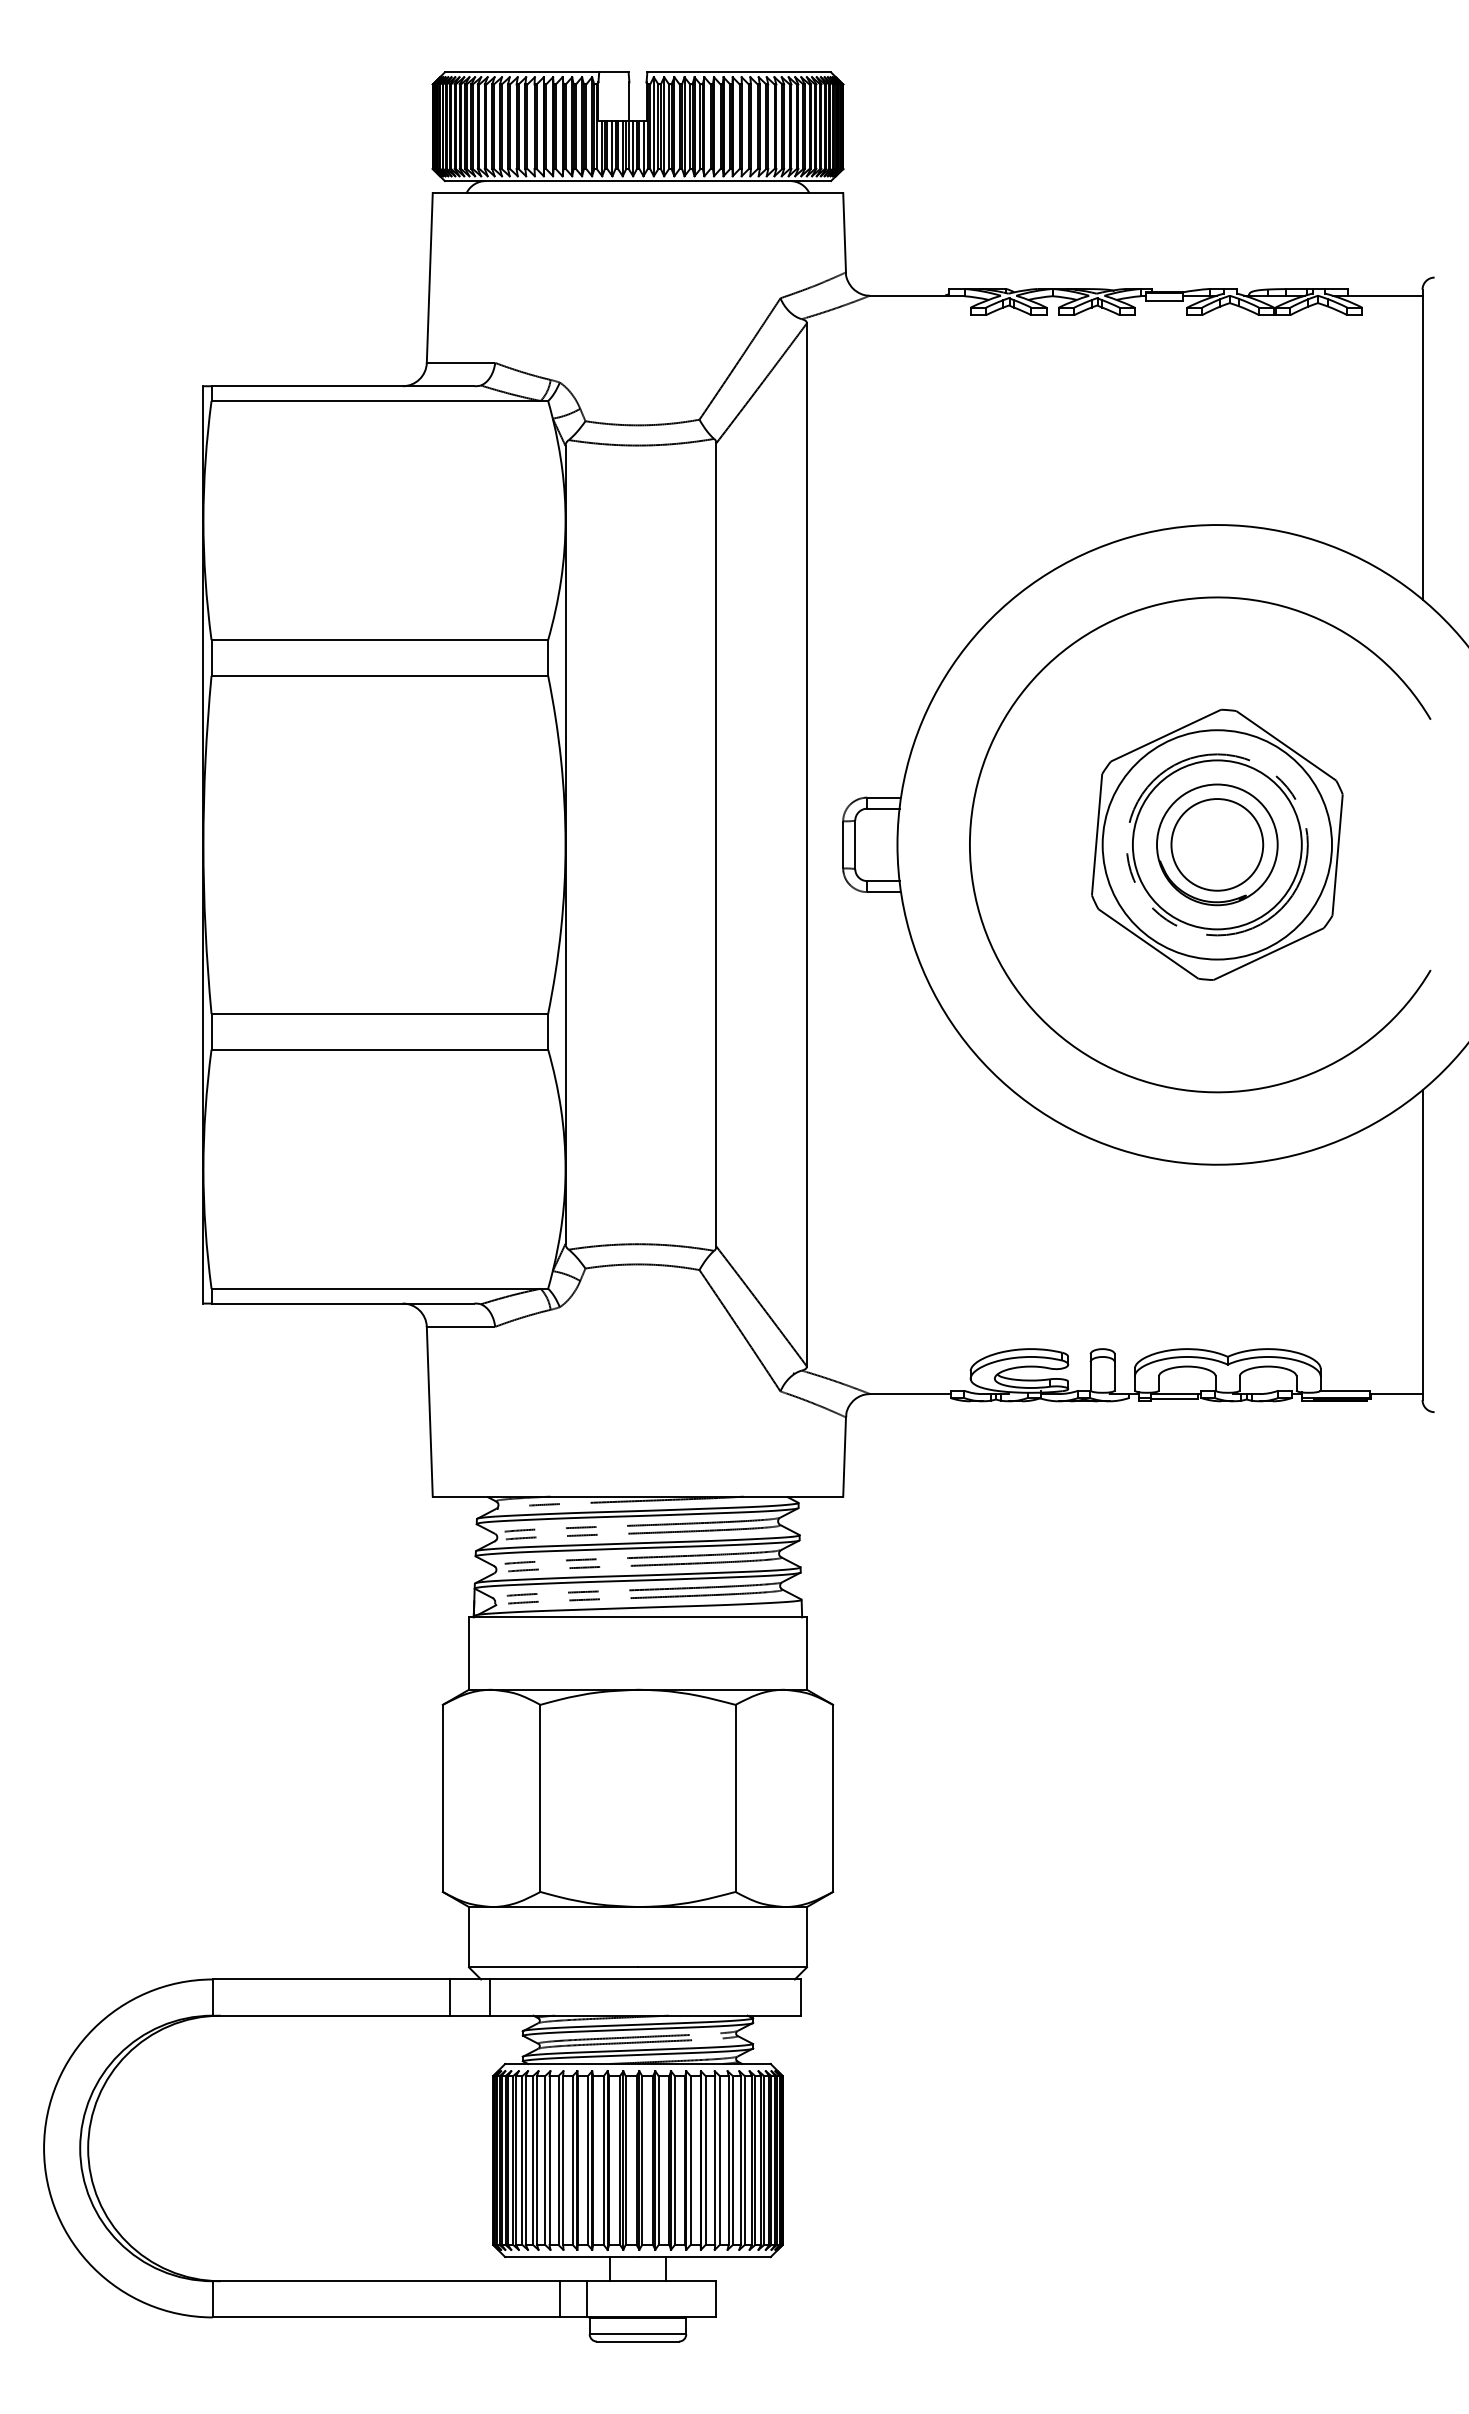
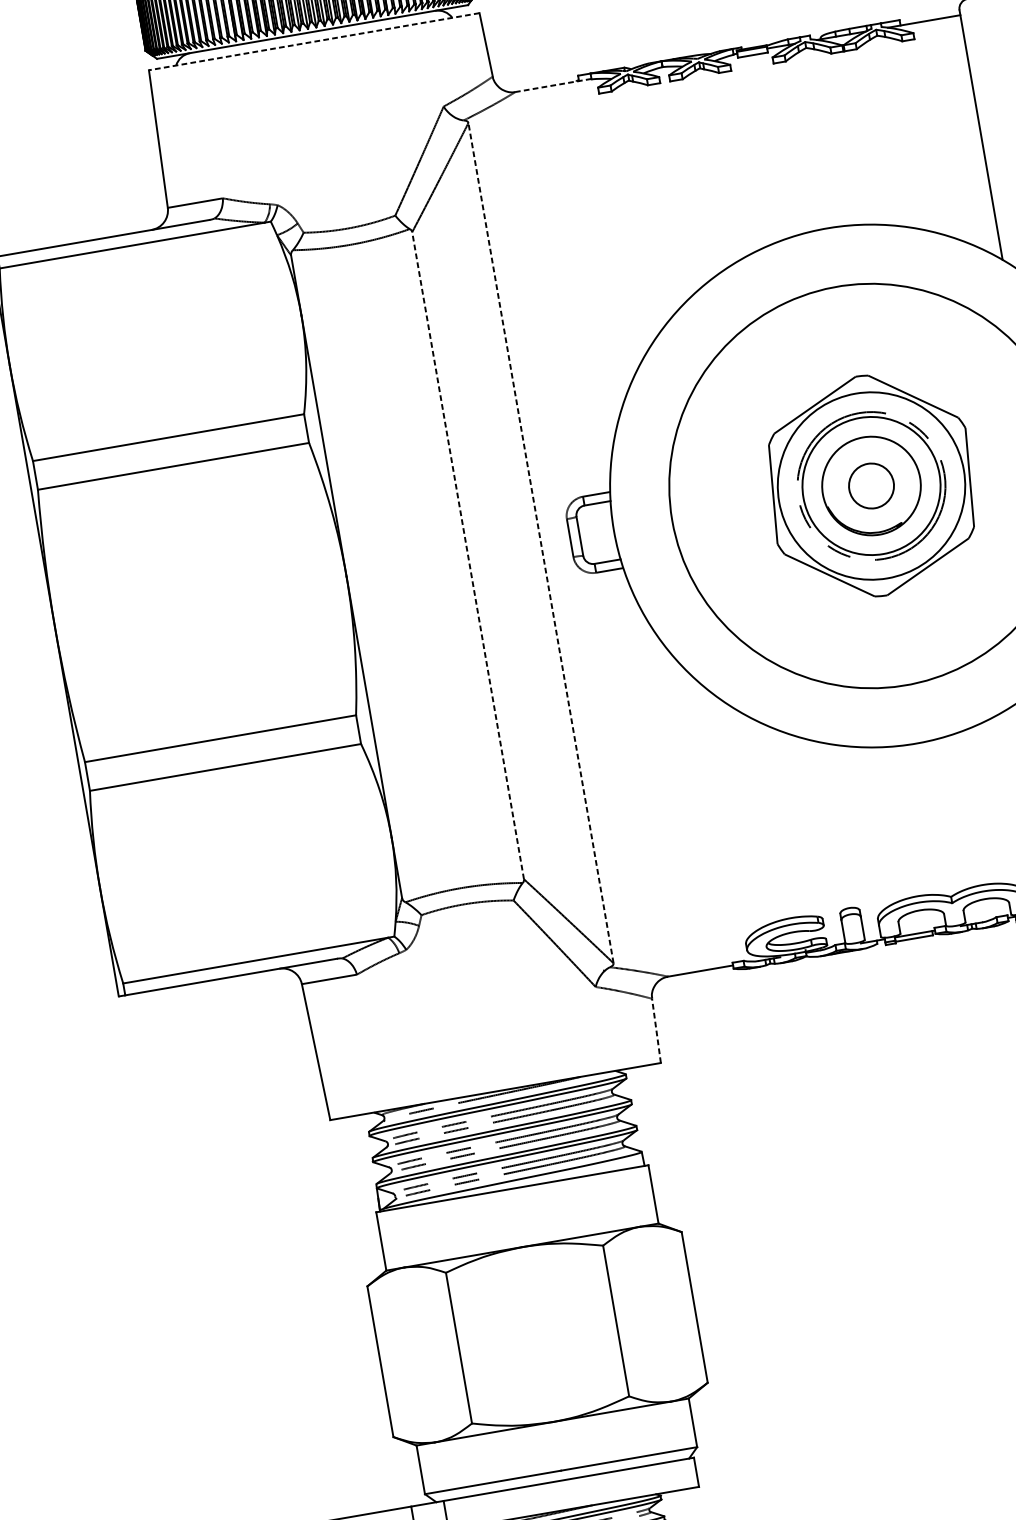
line: (637, 193) -> (313, 42), solid -> dashed
line: (916, 295) -> (552, 85), solid -> dashed
line: (716, 844) -> (468, 555), solid -> dashed
line: (806, 844) -> (540, 542), solid -> dashed
circle: (1217, 844) -> (871, 485), size x0.6
line: (844, 1456) -> (656, 1030), solid -> dashed

